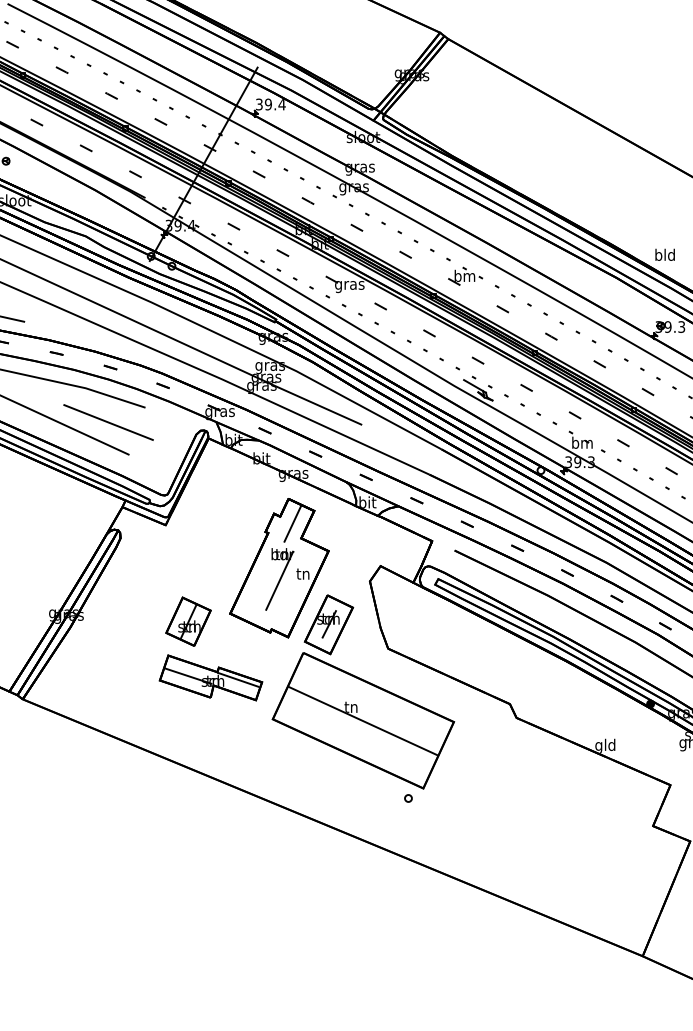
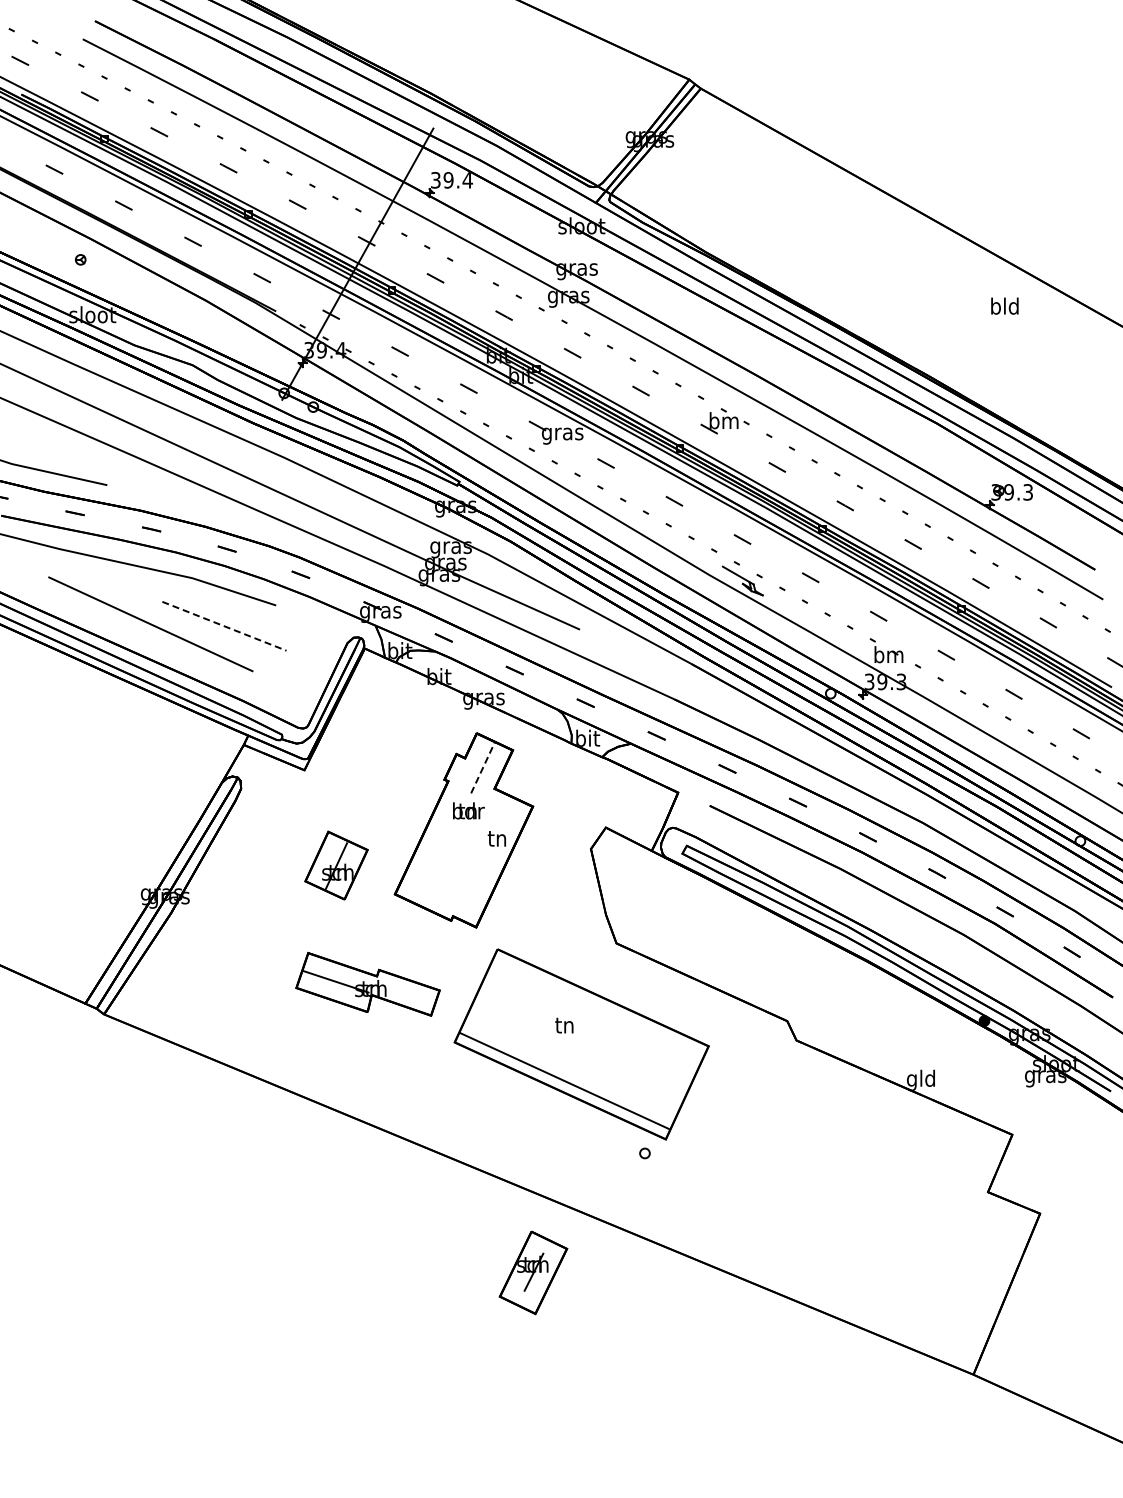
text: (664, 254) -> (1004, 305), moved
line: (108, 422) -> (224, 626), solid -> dashed
line: (293, 523) -> (483, 767), solid -> dashed
line: (279, 580) -> (464, 847), removed
part: (188, 621) -> (336, 865), moved
part: (328, 624) -> (533, 1272), moved
line: (237, 679) -> (405, 986), removed
line: (363, 720) -> (564, 1080), moved

